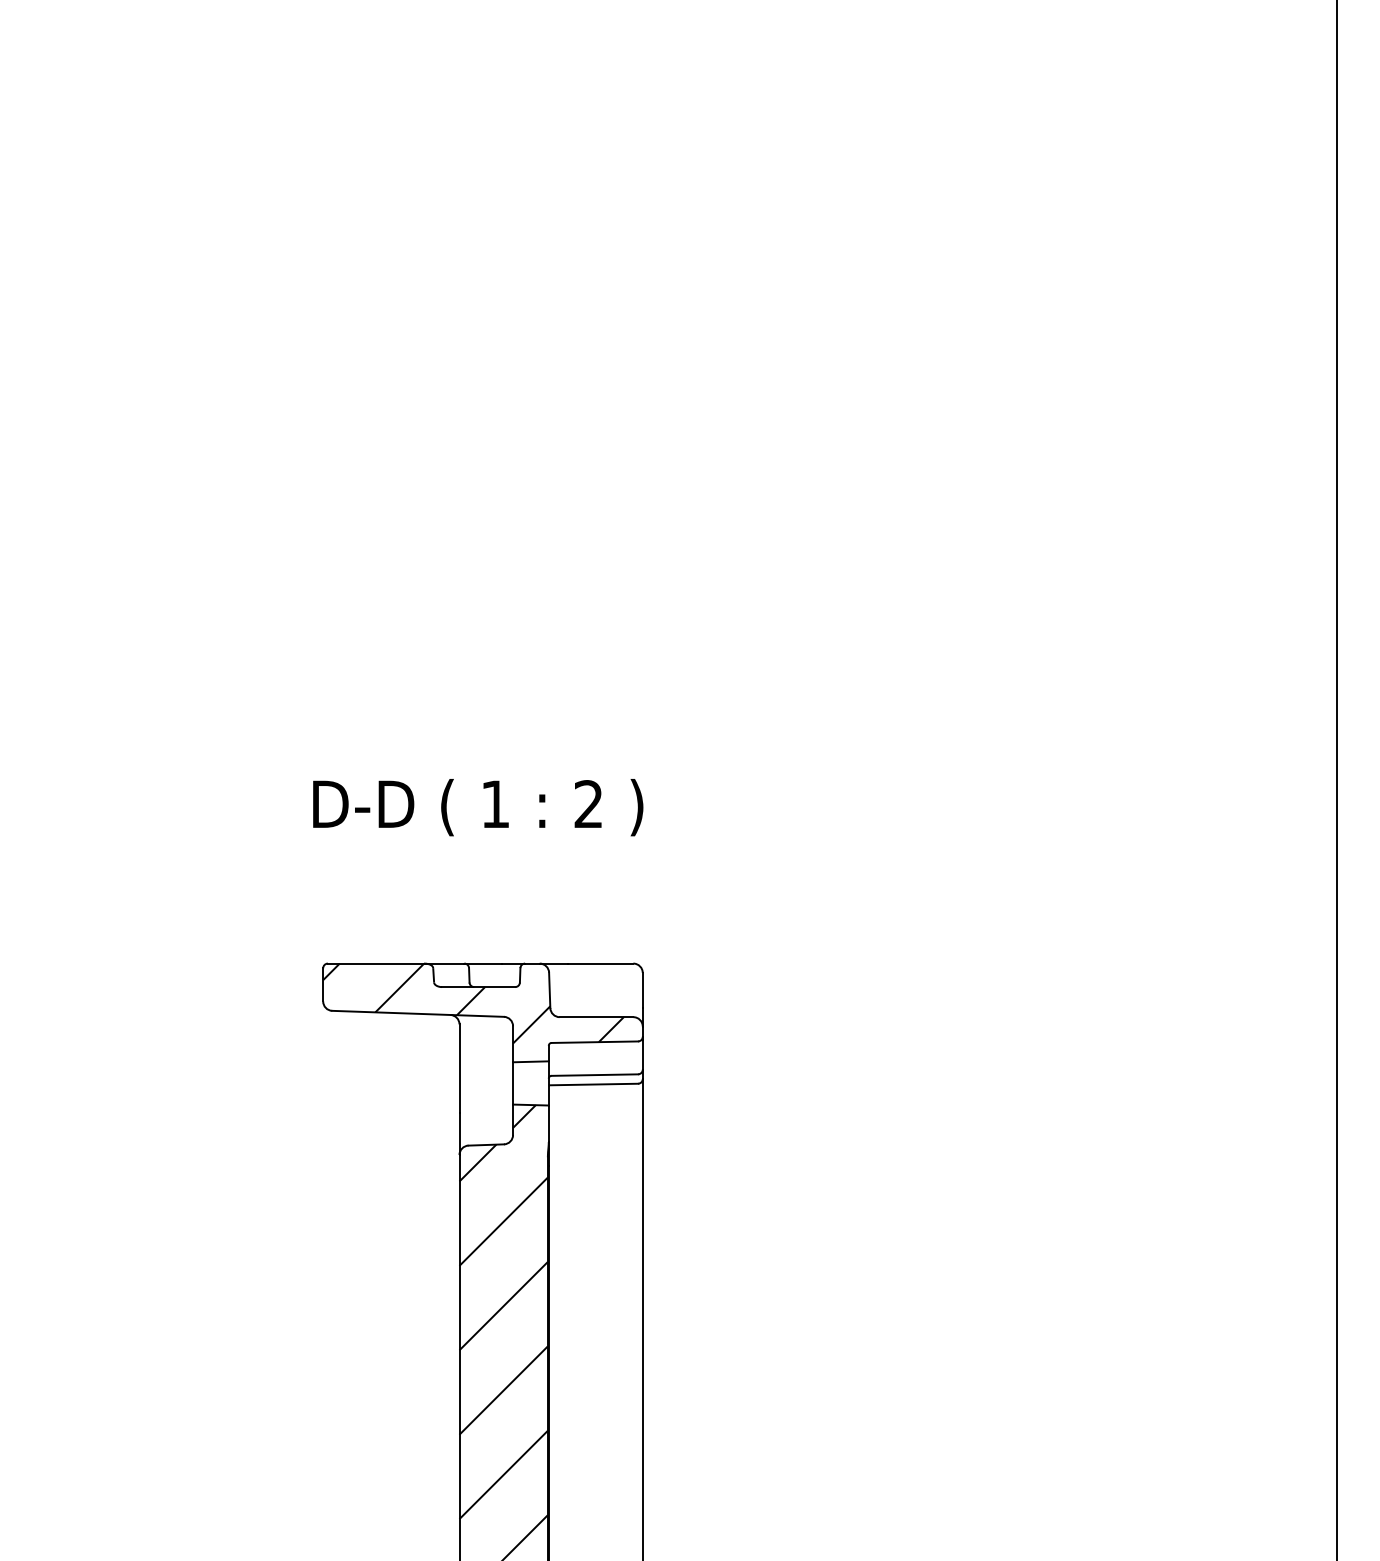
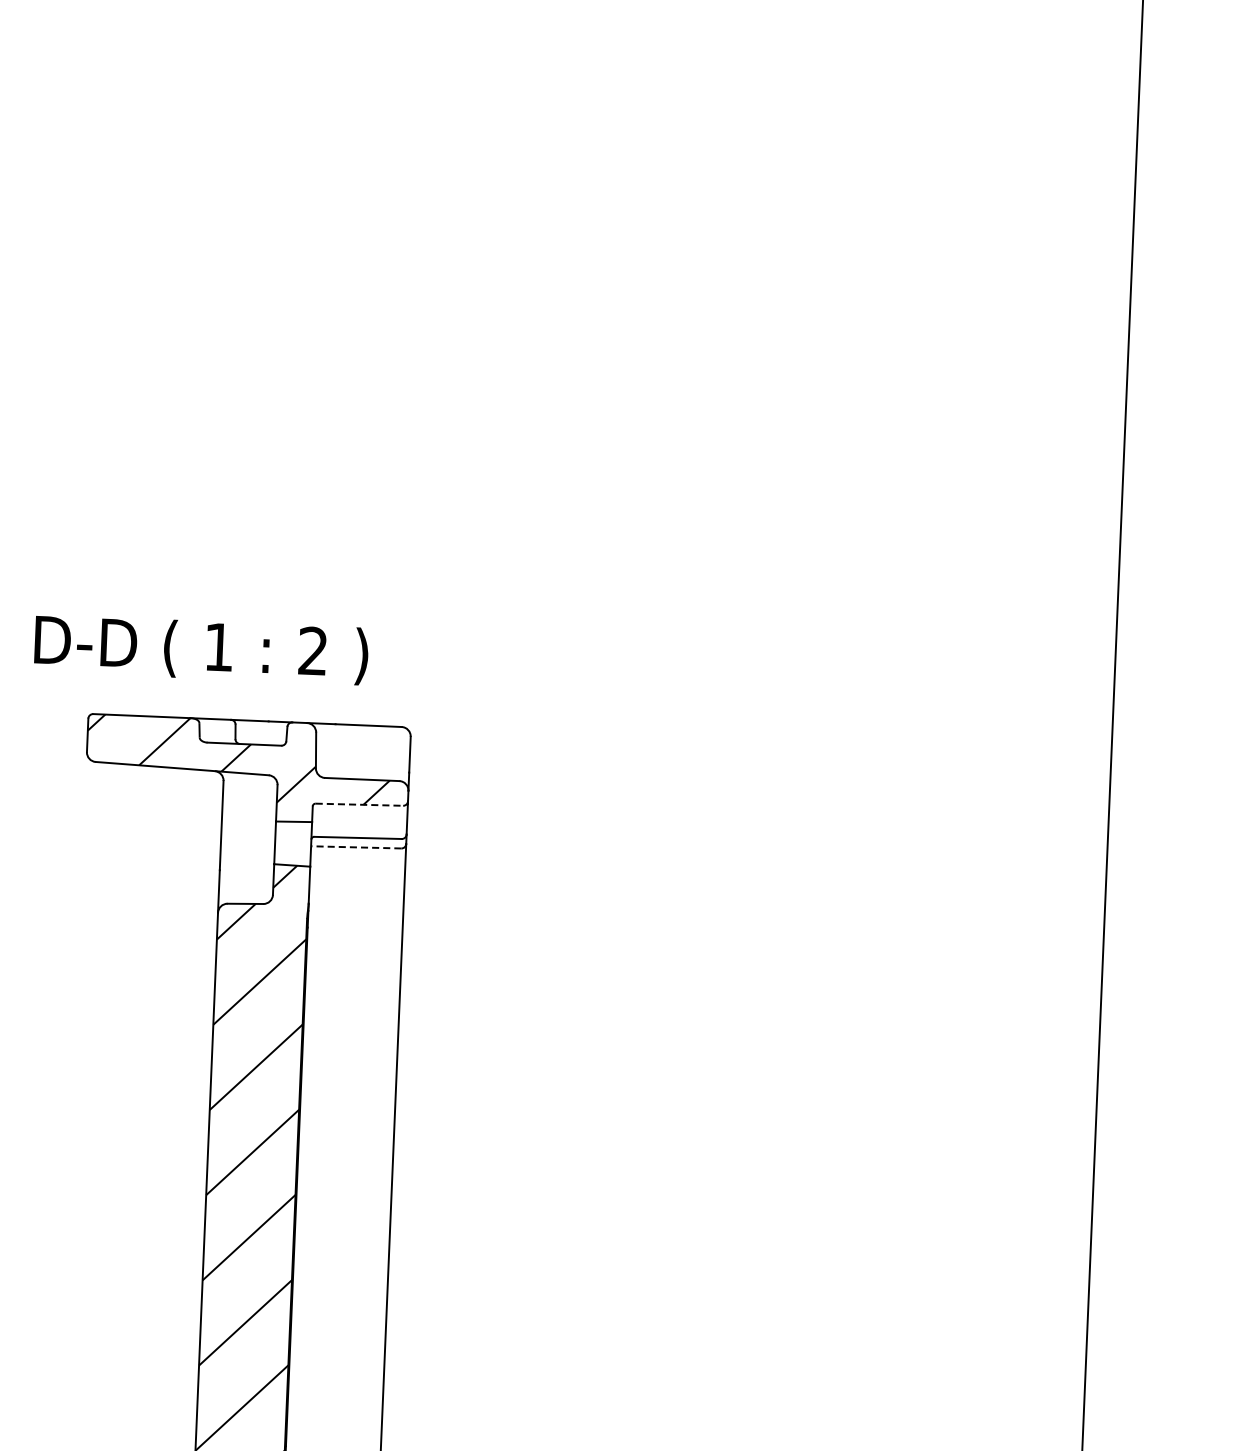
text: (478, 807) -> (201, 649), moved
line: (595, 1042) -> (360, 805), solid -> dashed
line: (593, 1084) -> (356, 847), solid -> dashed

